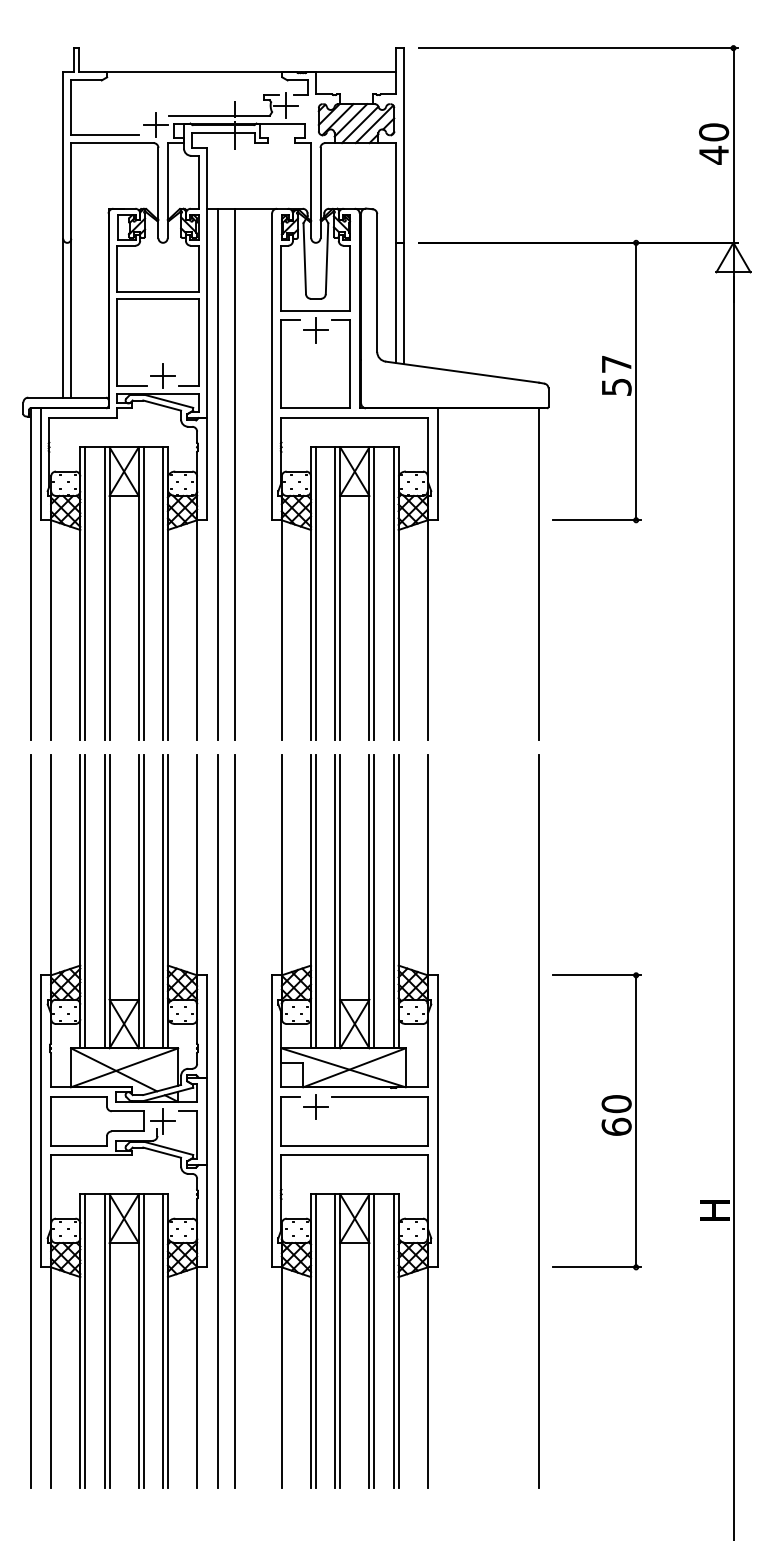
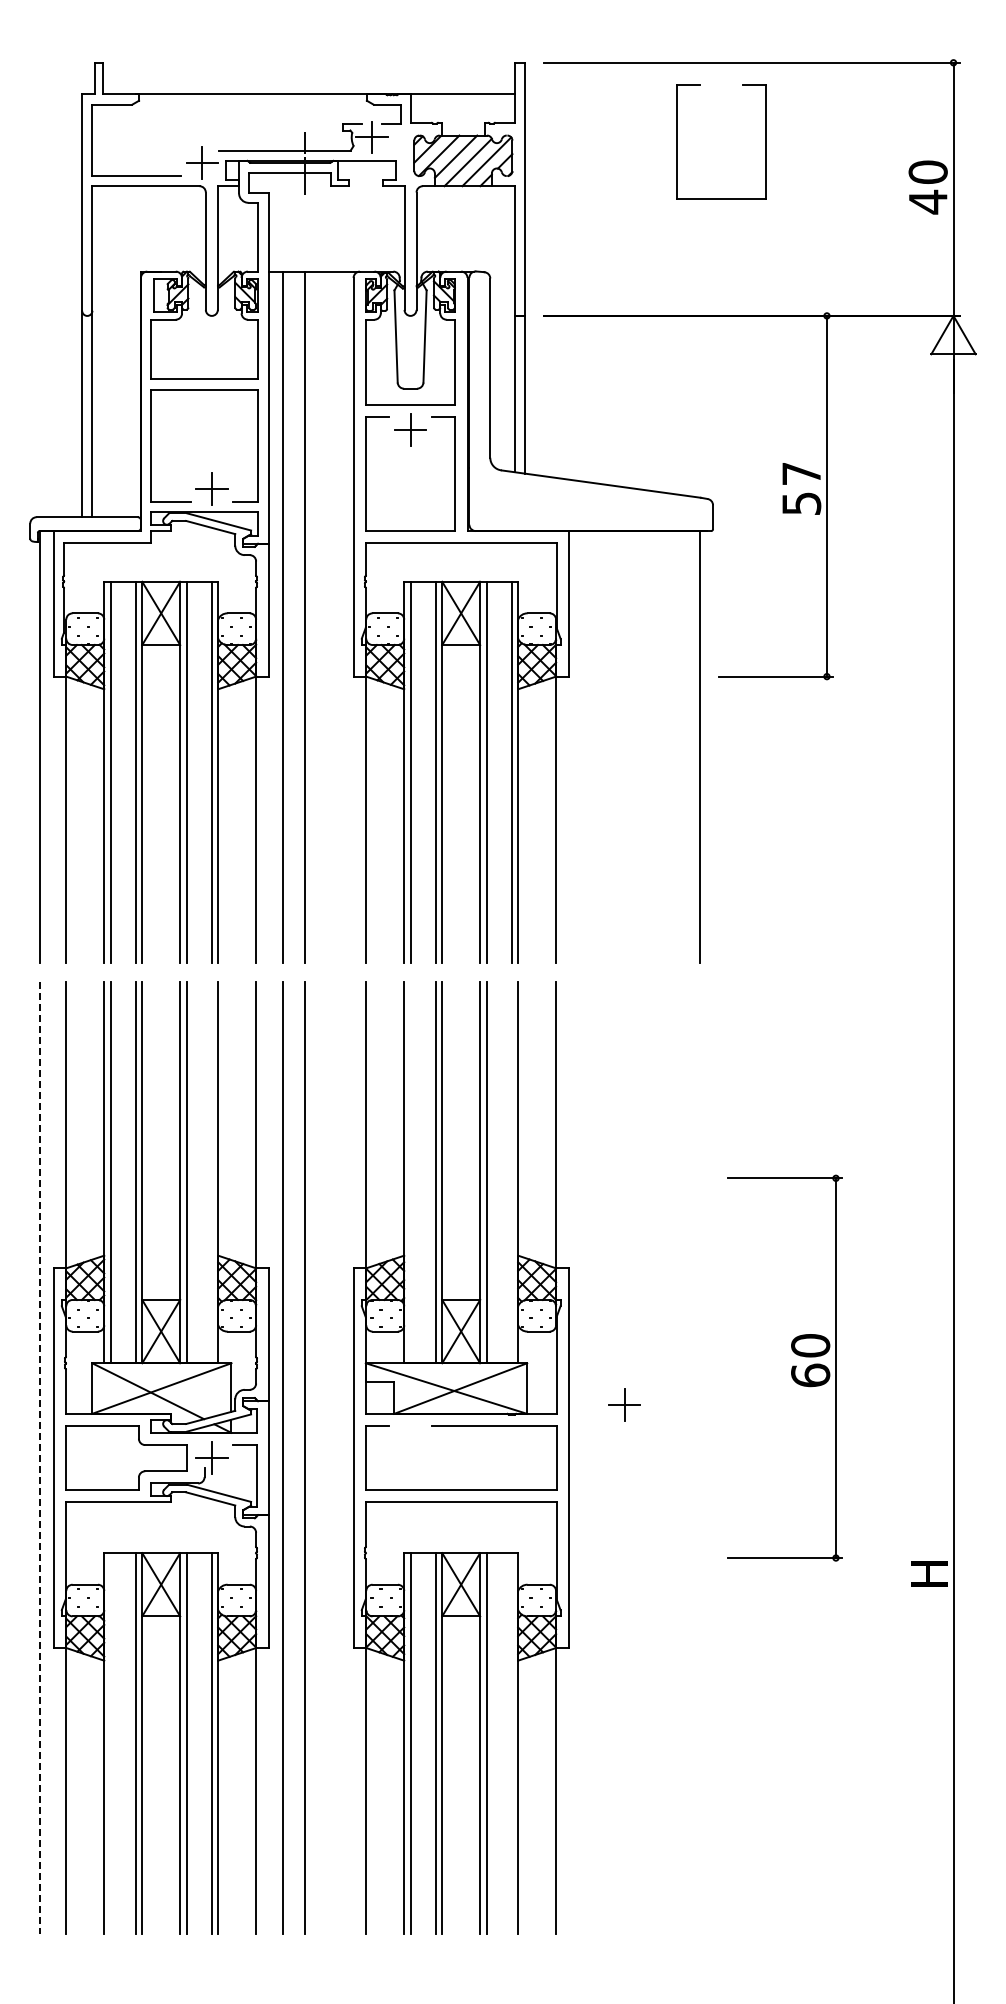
part: (521, 108) -> (677, 141), added
line: (162, 901) -> (211, 1172), removed
line: (315, 901) -> (410, 1172), removed
line: (393, 901) -> (511, 1172), removed
part: (315, 1106) -> (624, 1404), moved
line: (538, 1120) -> (700, 1457), removed
line: (30, 1121) -> (39, 1458), solid -> dashed
part: (601, 1121) -> (791, 1368), moved
line: (85, 1340) -> (110, 1743), removed
line: (393, 1340) -> (511, 1743), removed

